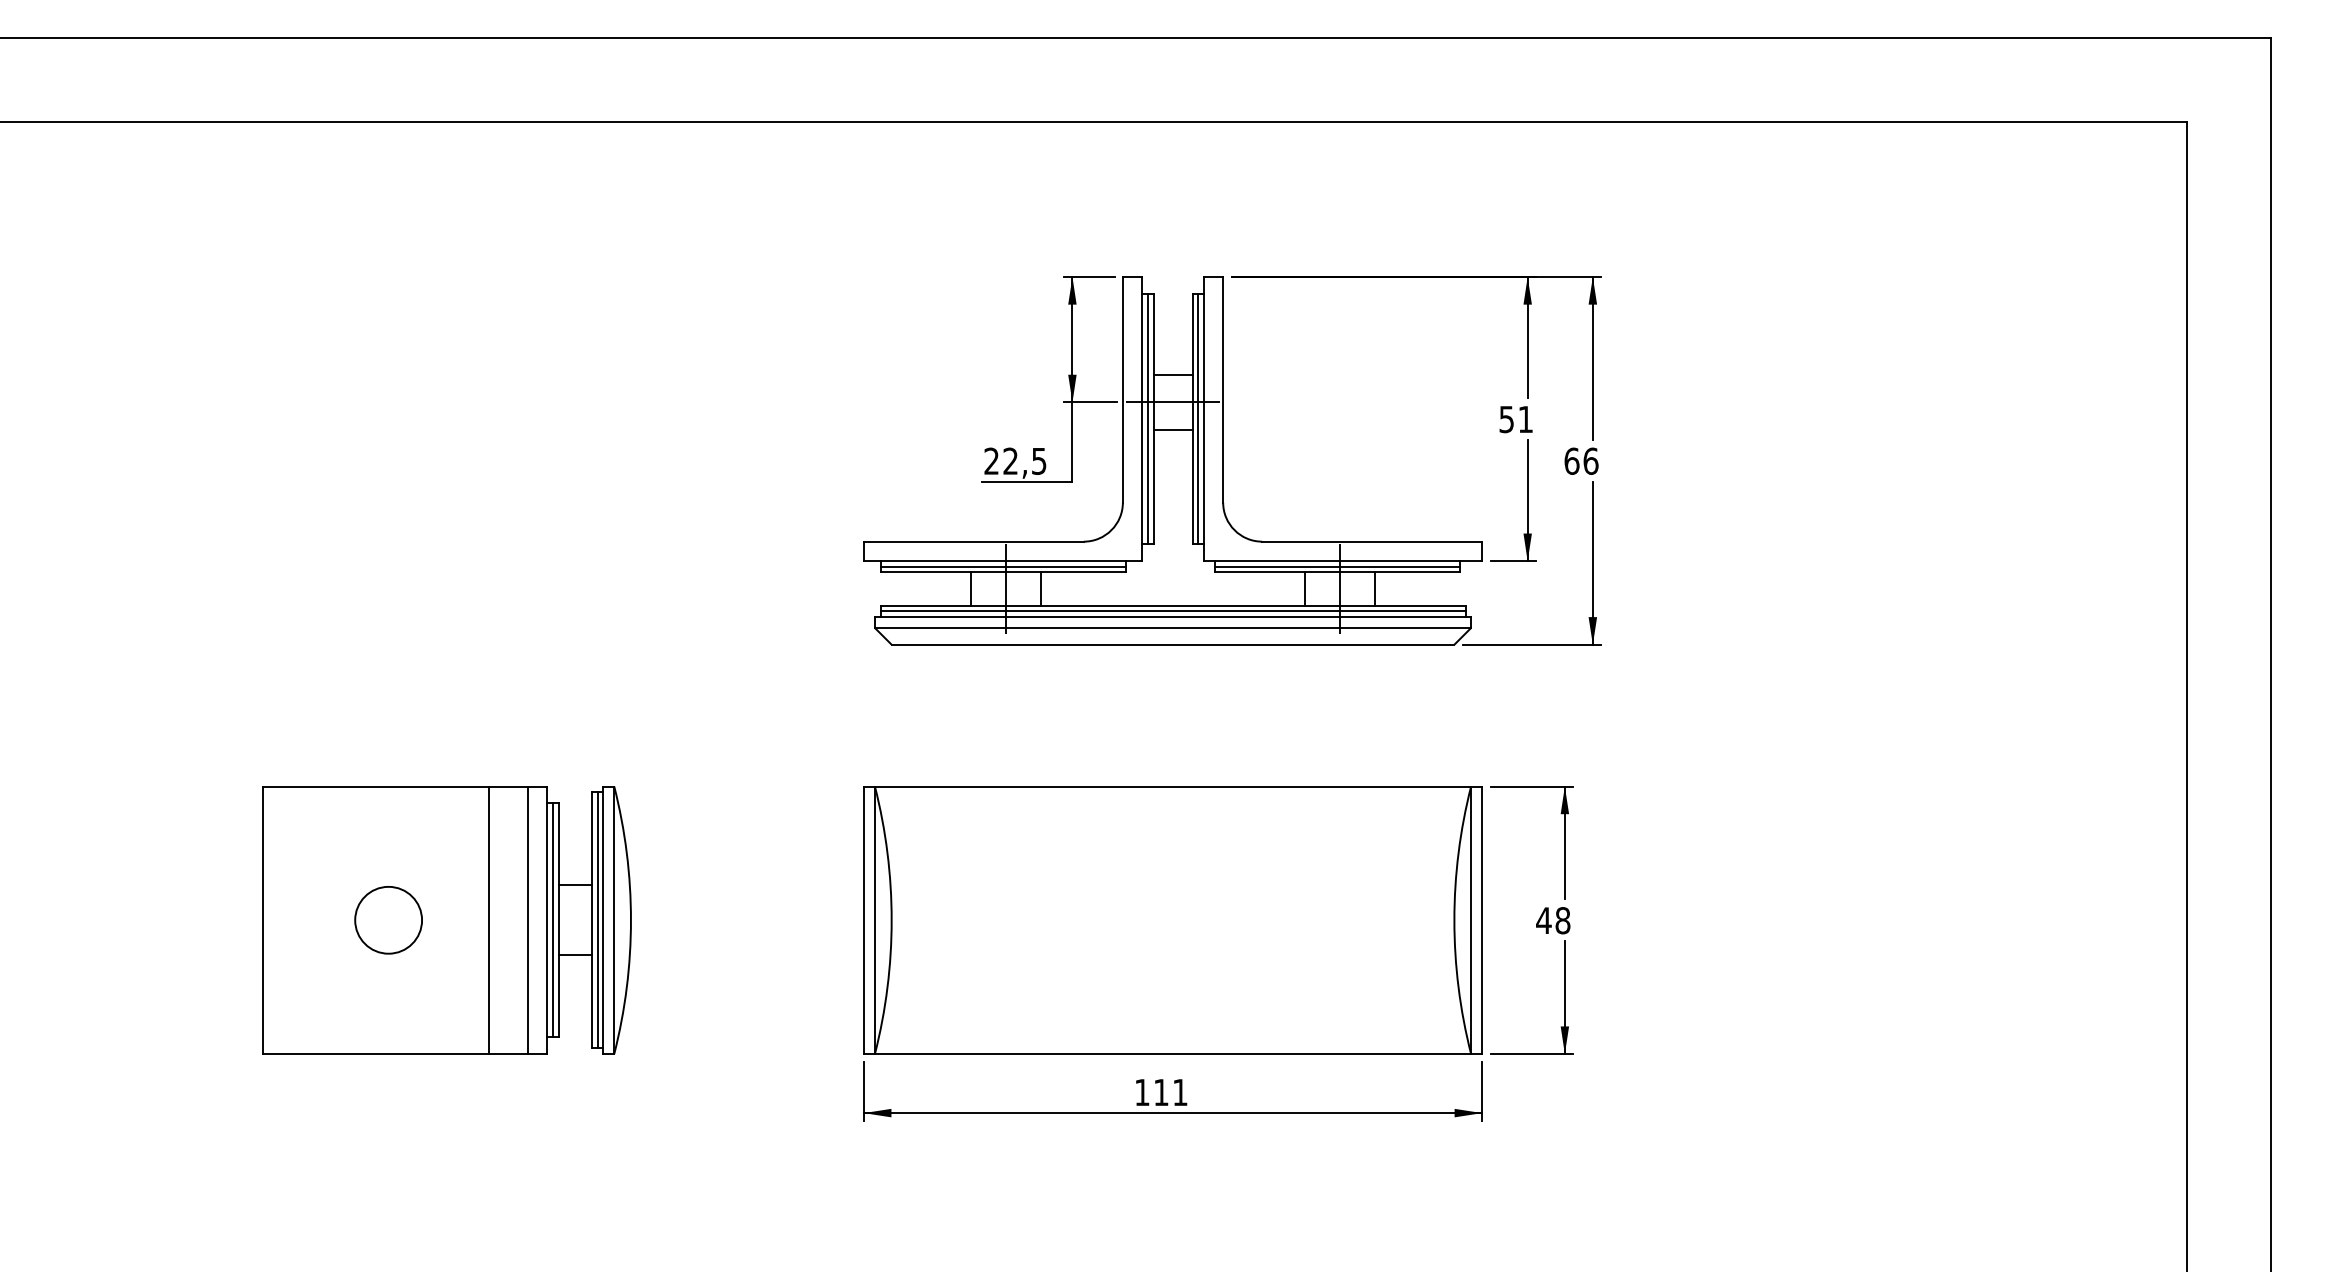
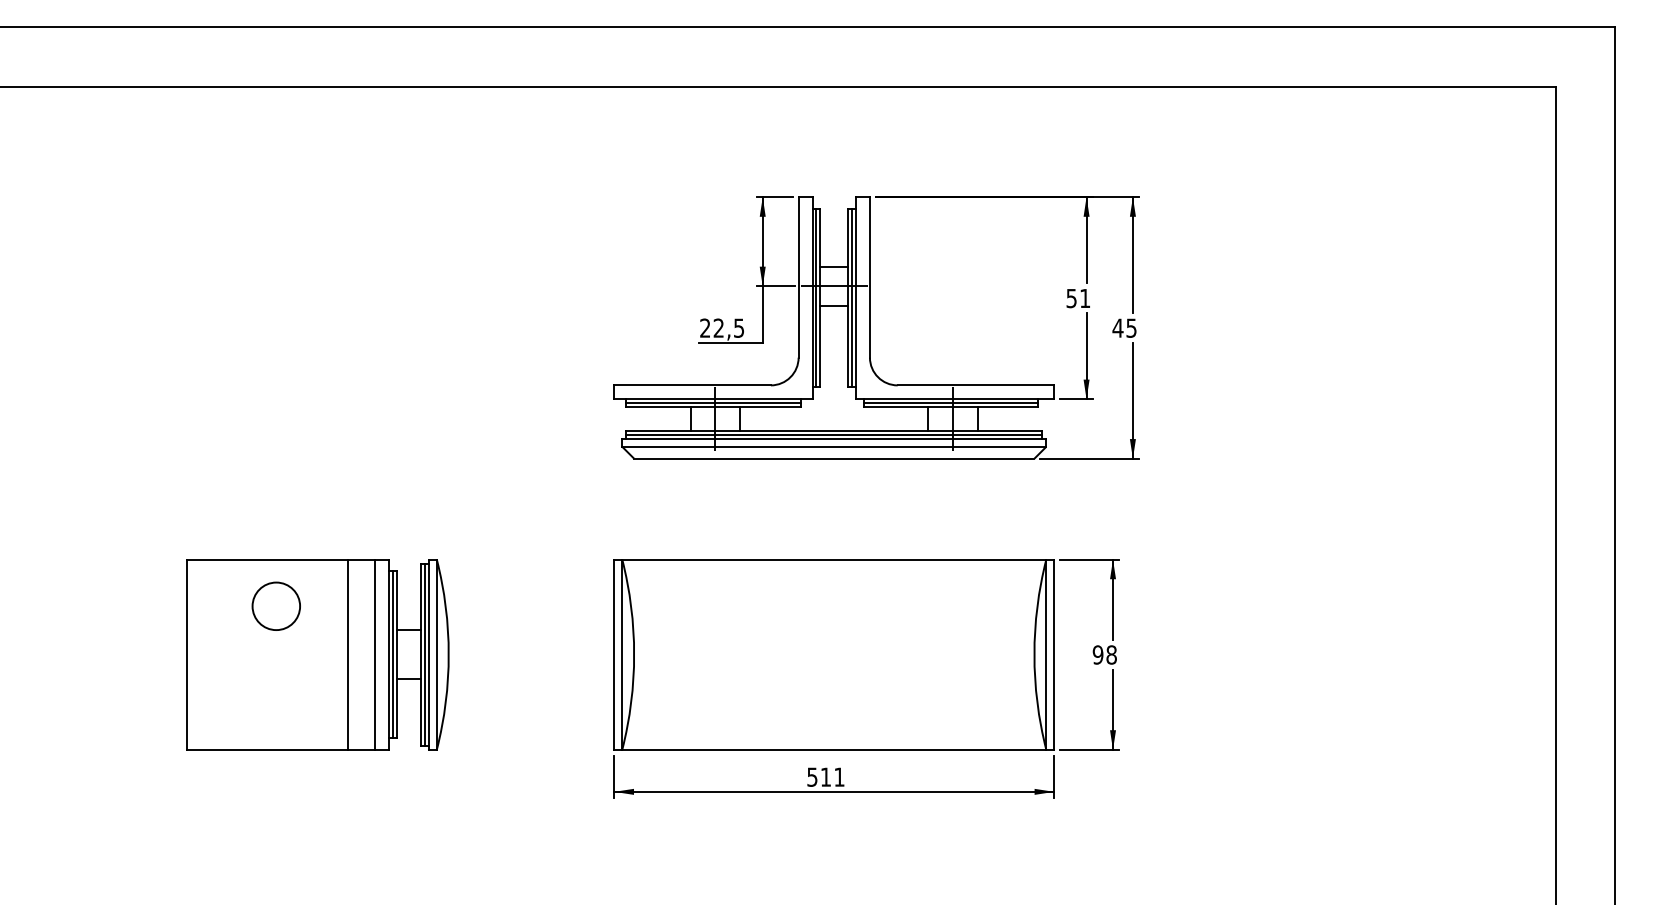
text: (1581, 460) -> (1124, 327), 66 -> 45
circle: (388, 920) -> (276, 606), moved
text: (1543, 920) -> (1097, 654), 48 -> 98
text: (1142, 1092) -> (812, 777), 111 -> 511

